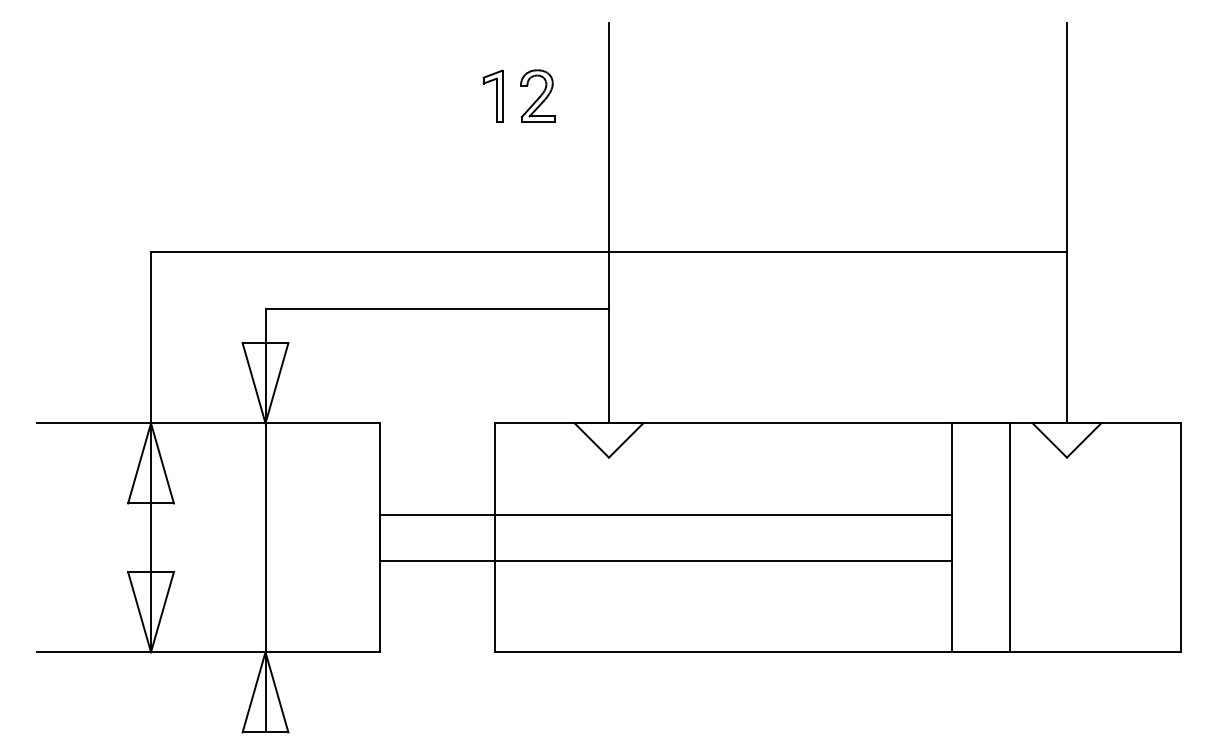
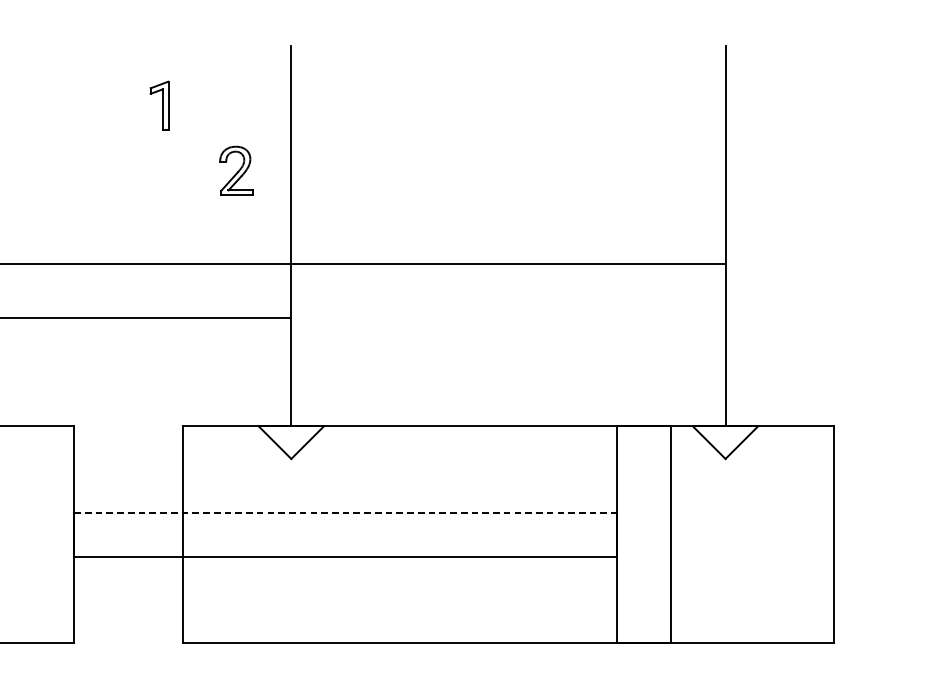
part: (492, 95) -> (159, 105), moved
part: (537, 95) -> (235, 170), moved
line: (666, 514) -> (345, 512), solid -> dashed

